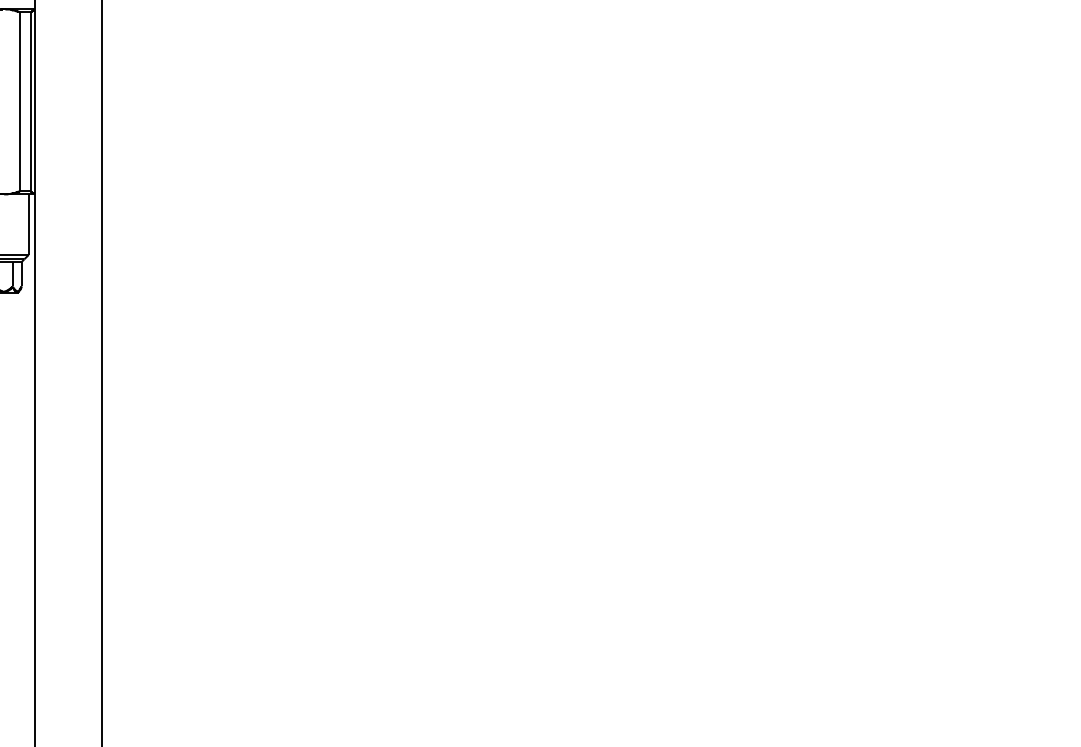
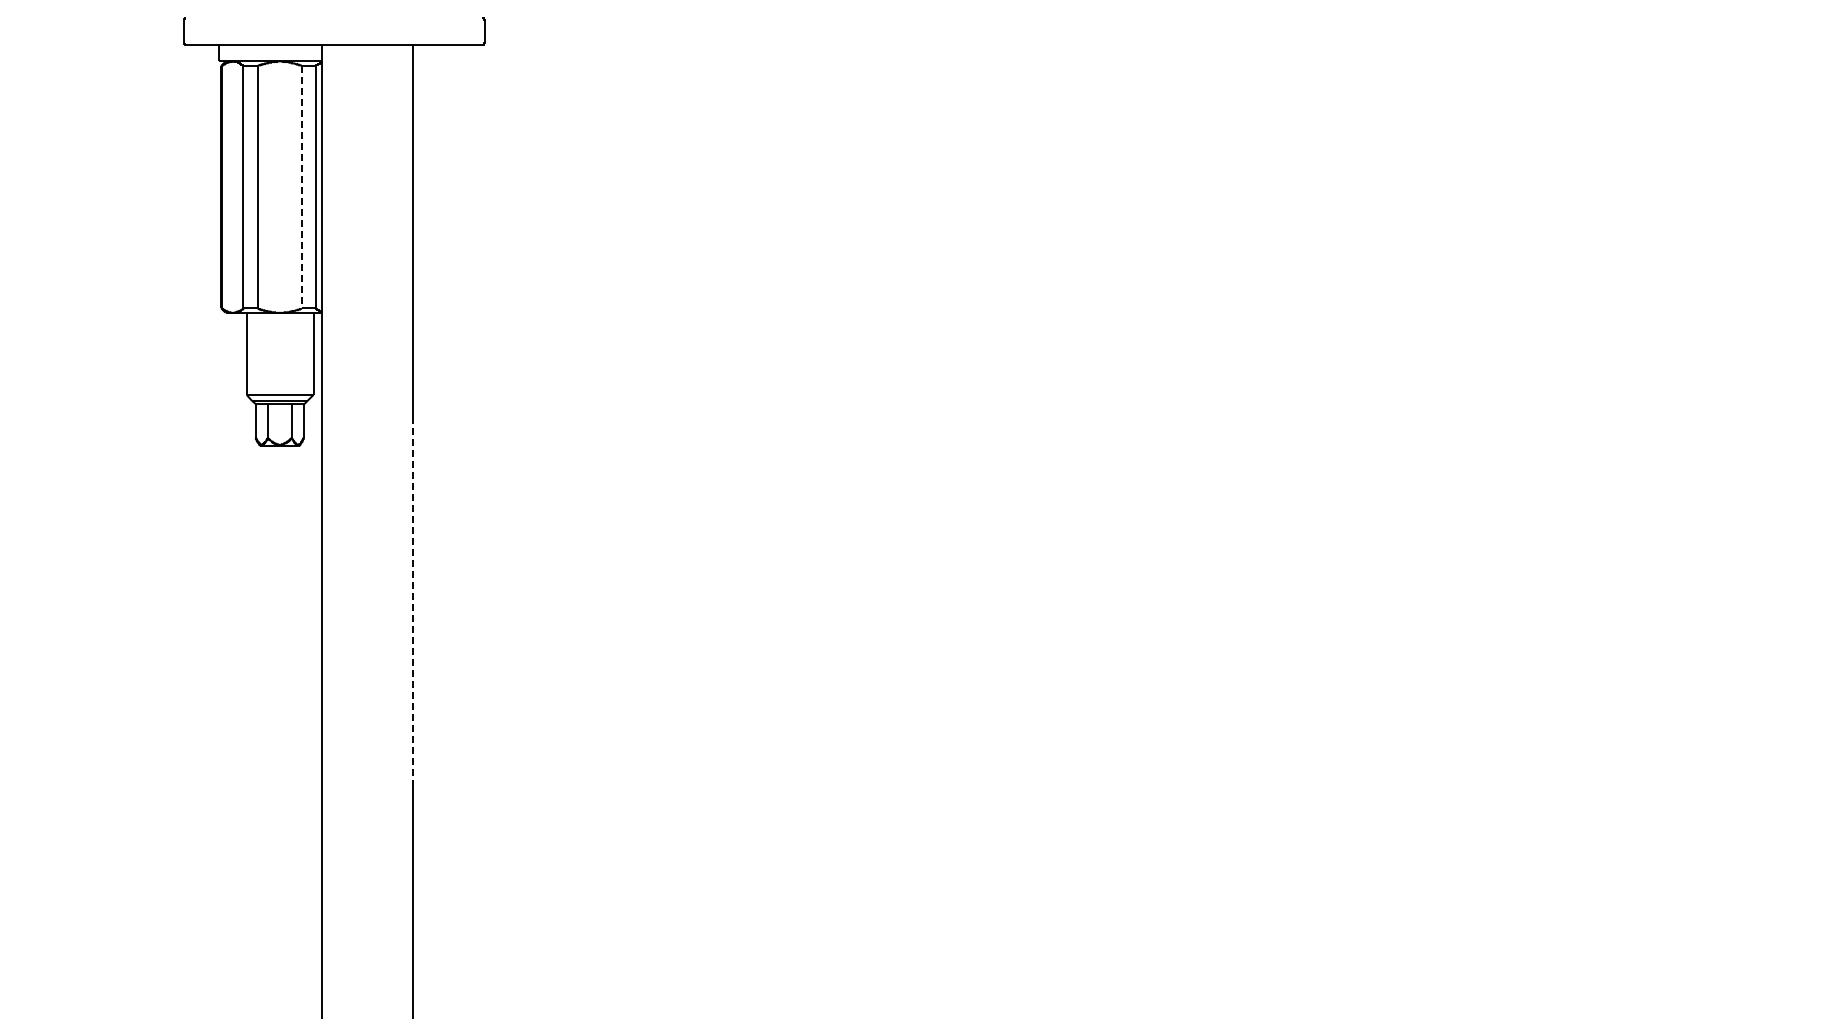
line: (19, 102) -> (301, 187), solid -> dashed
line: (102, 410) -> (413, 605), solid -> dashed

